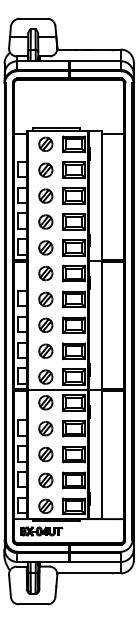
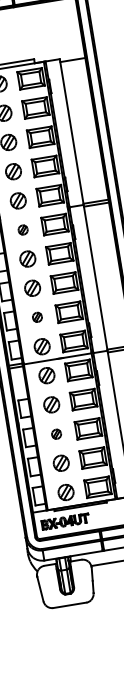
part: (45, 273) -> (22, 229), size x0.6
part: (45, 350) -> (36, 316), size x0.6
part: (45, 454) -> (56, 434), size x0.6

